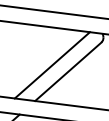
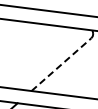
line: (51, 64) -> (46, 58), removed
line: (68, 71) -> (61, 64), solid -> dashed

